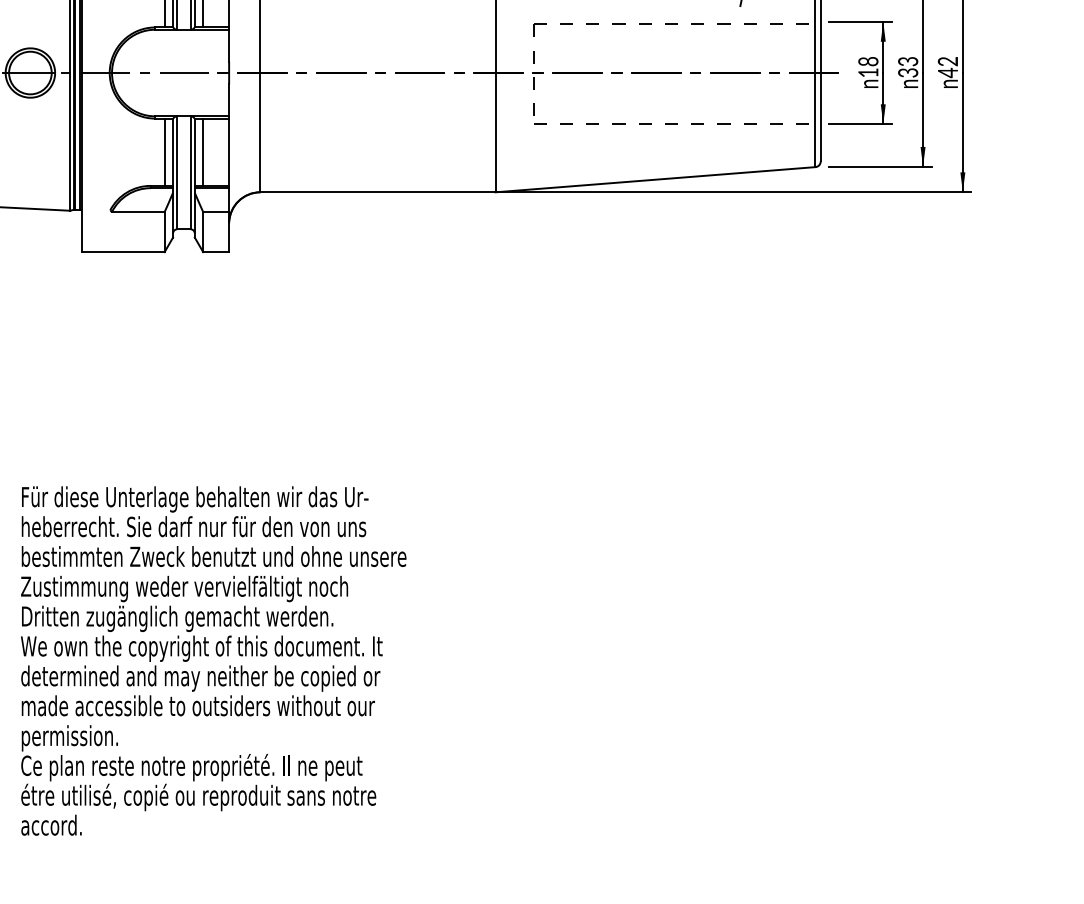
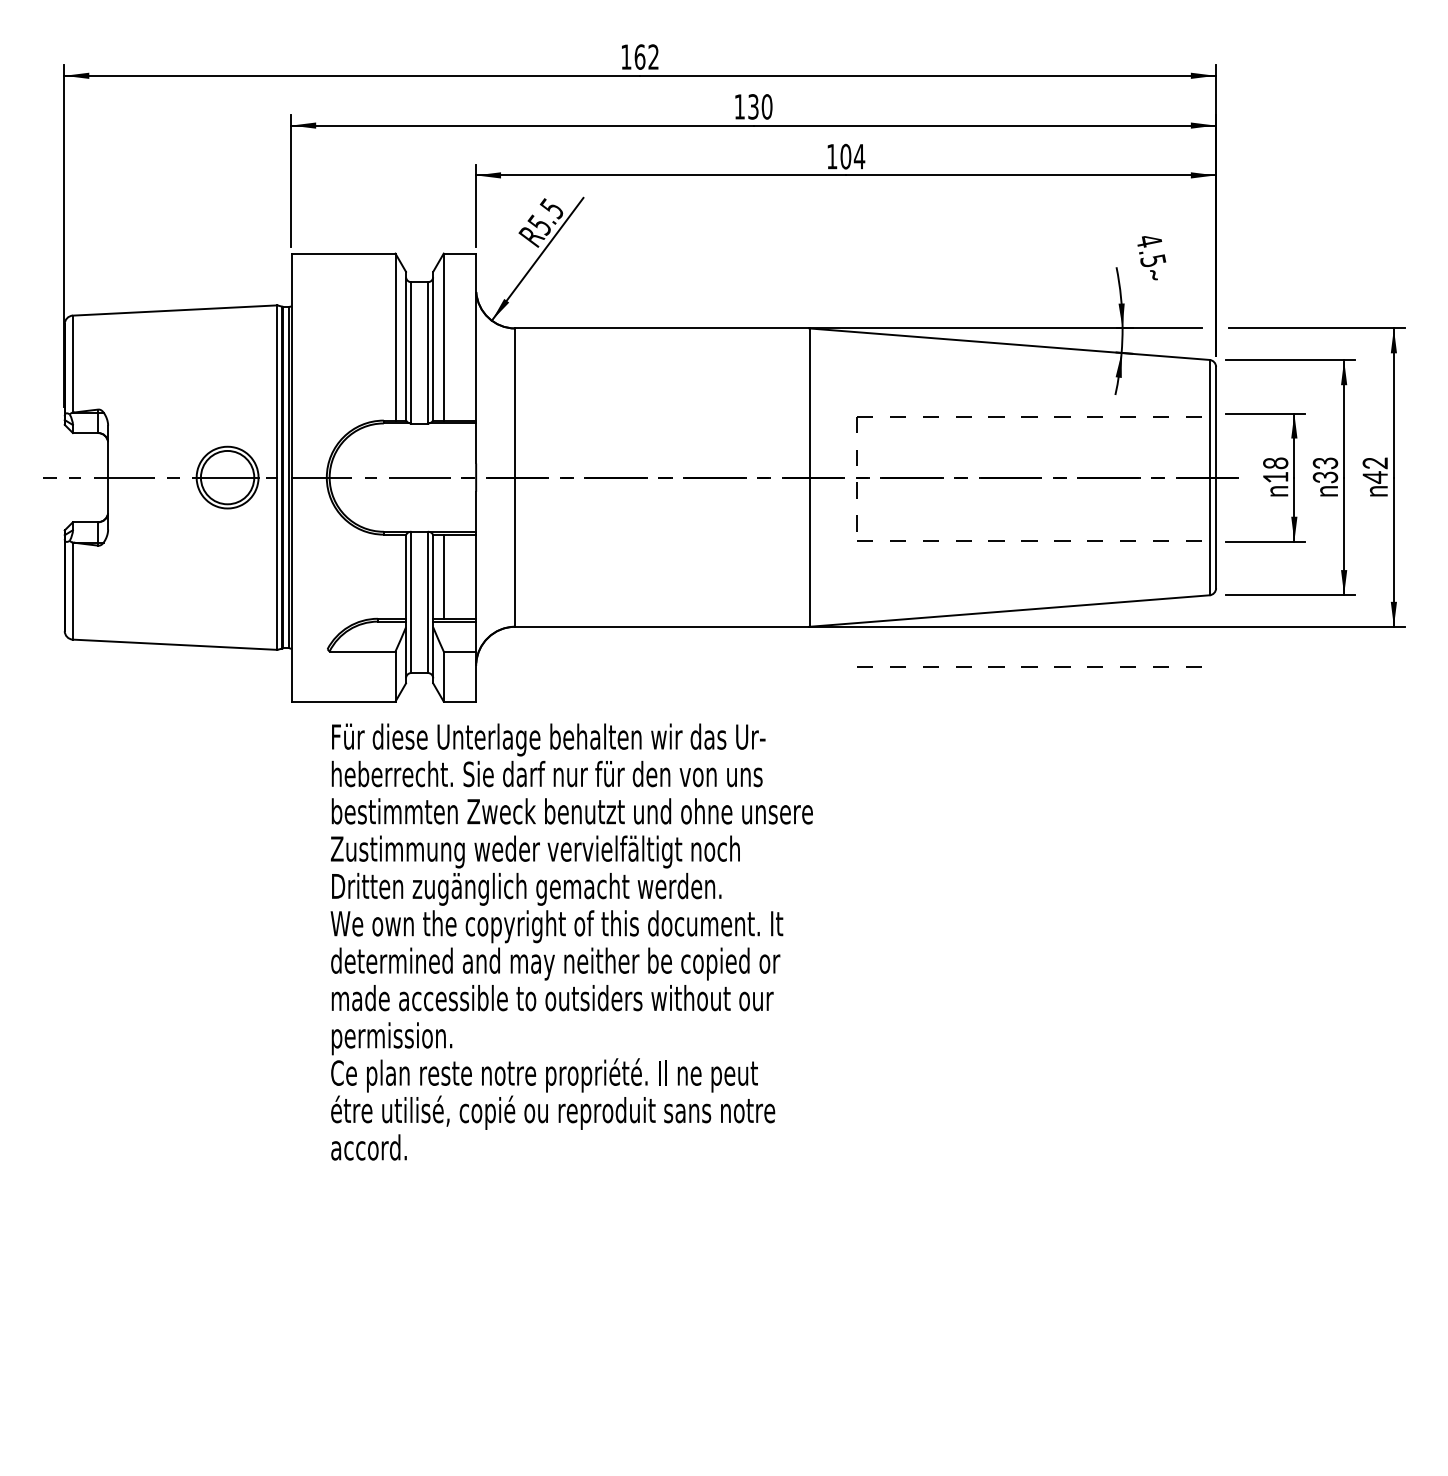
line: (164, 152) -> (395, 576), removed
line: (671, 224) -> (1029, 666), added
text: (213, 660) -> (571, 941), moved

